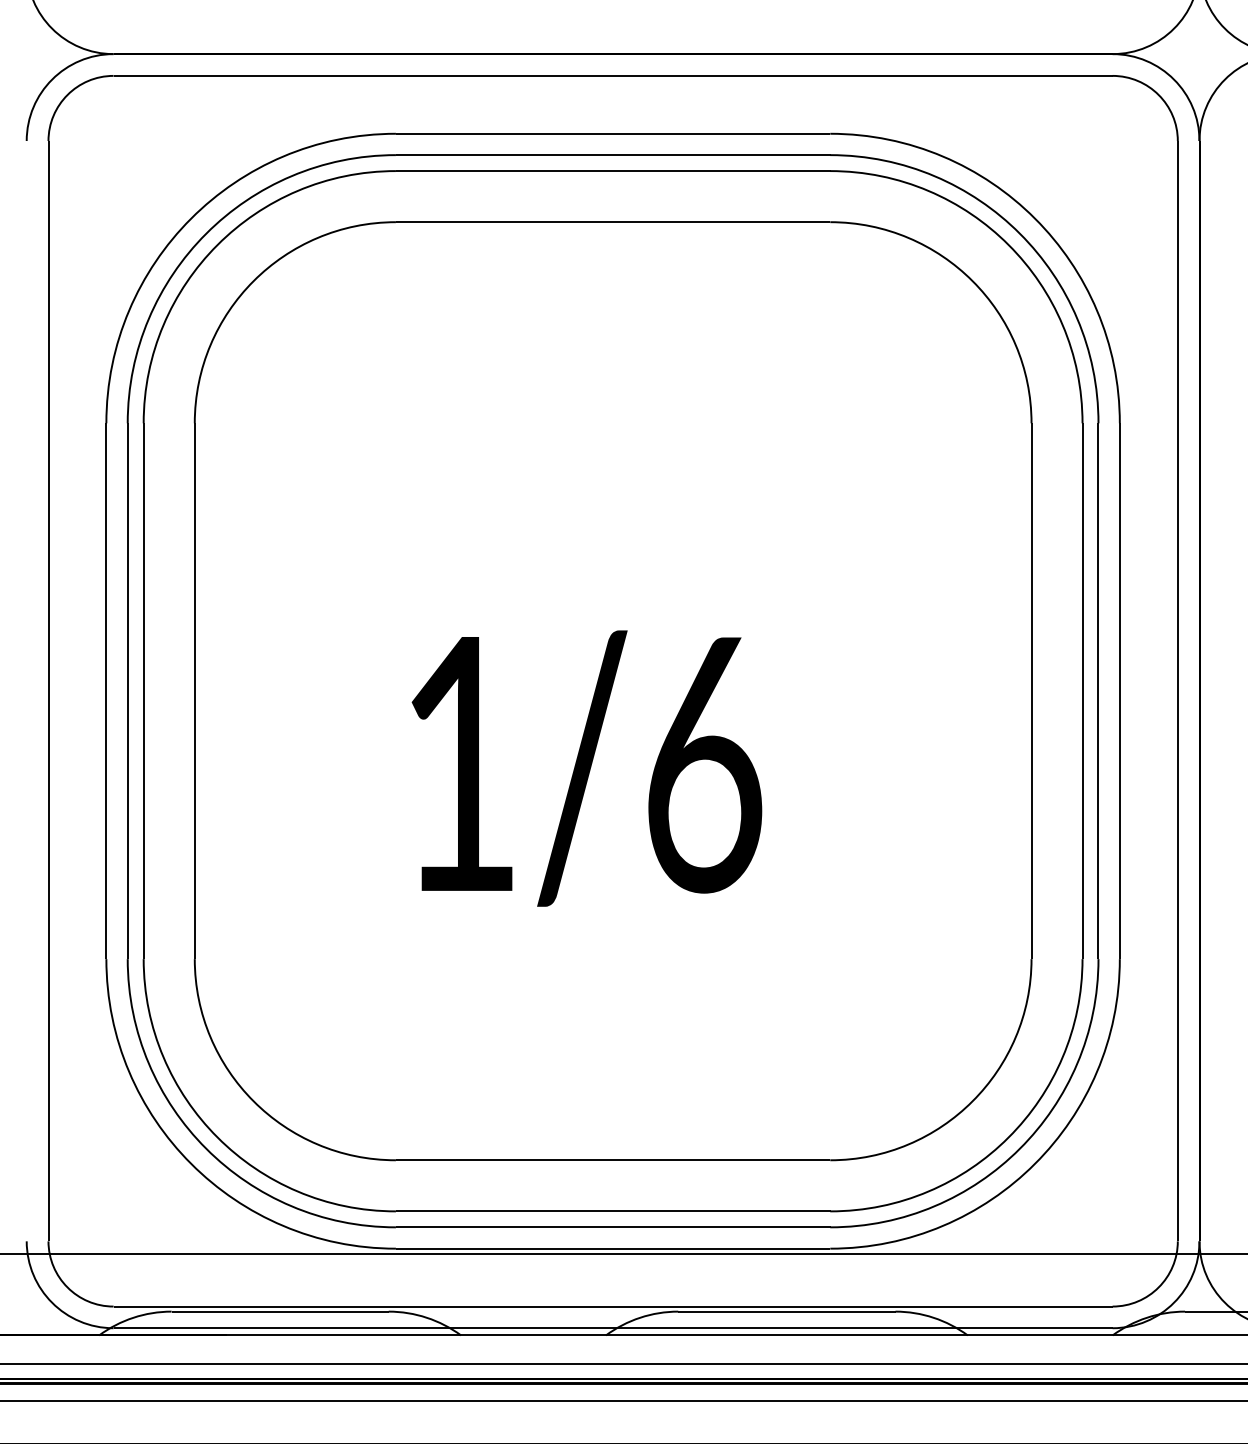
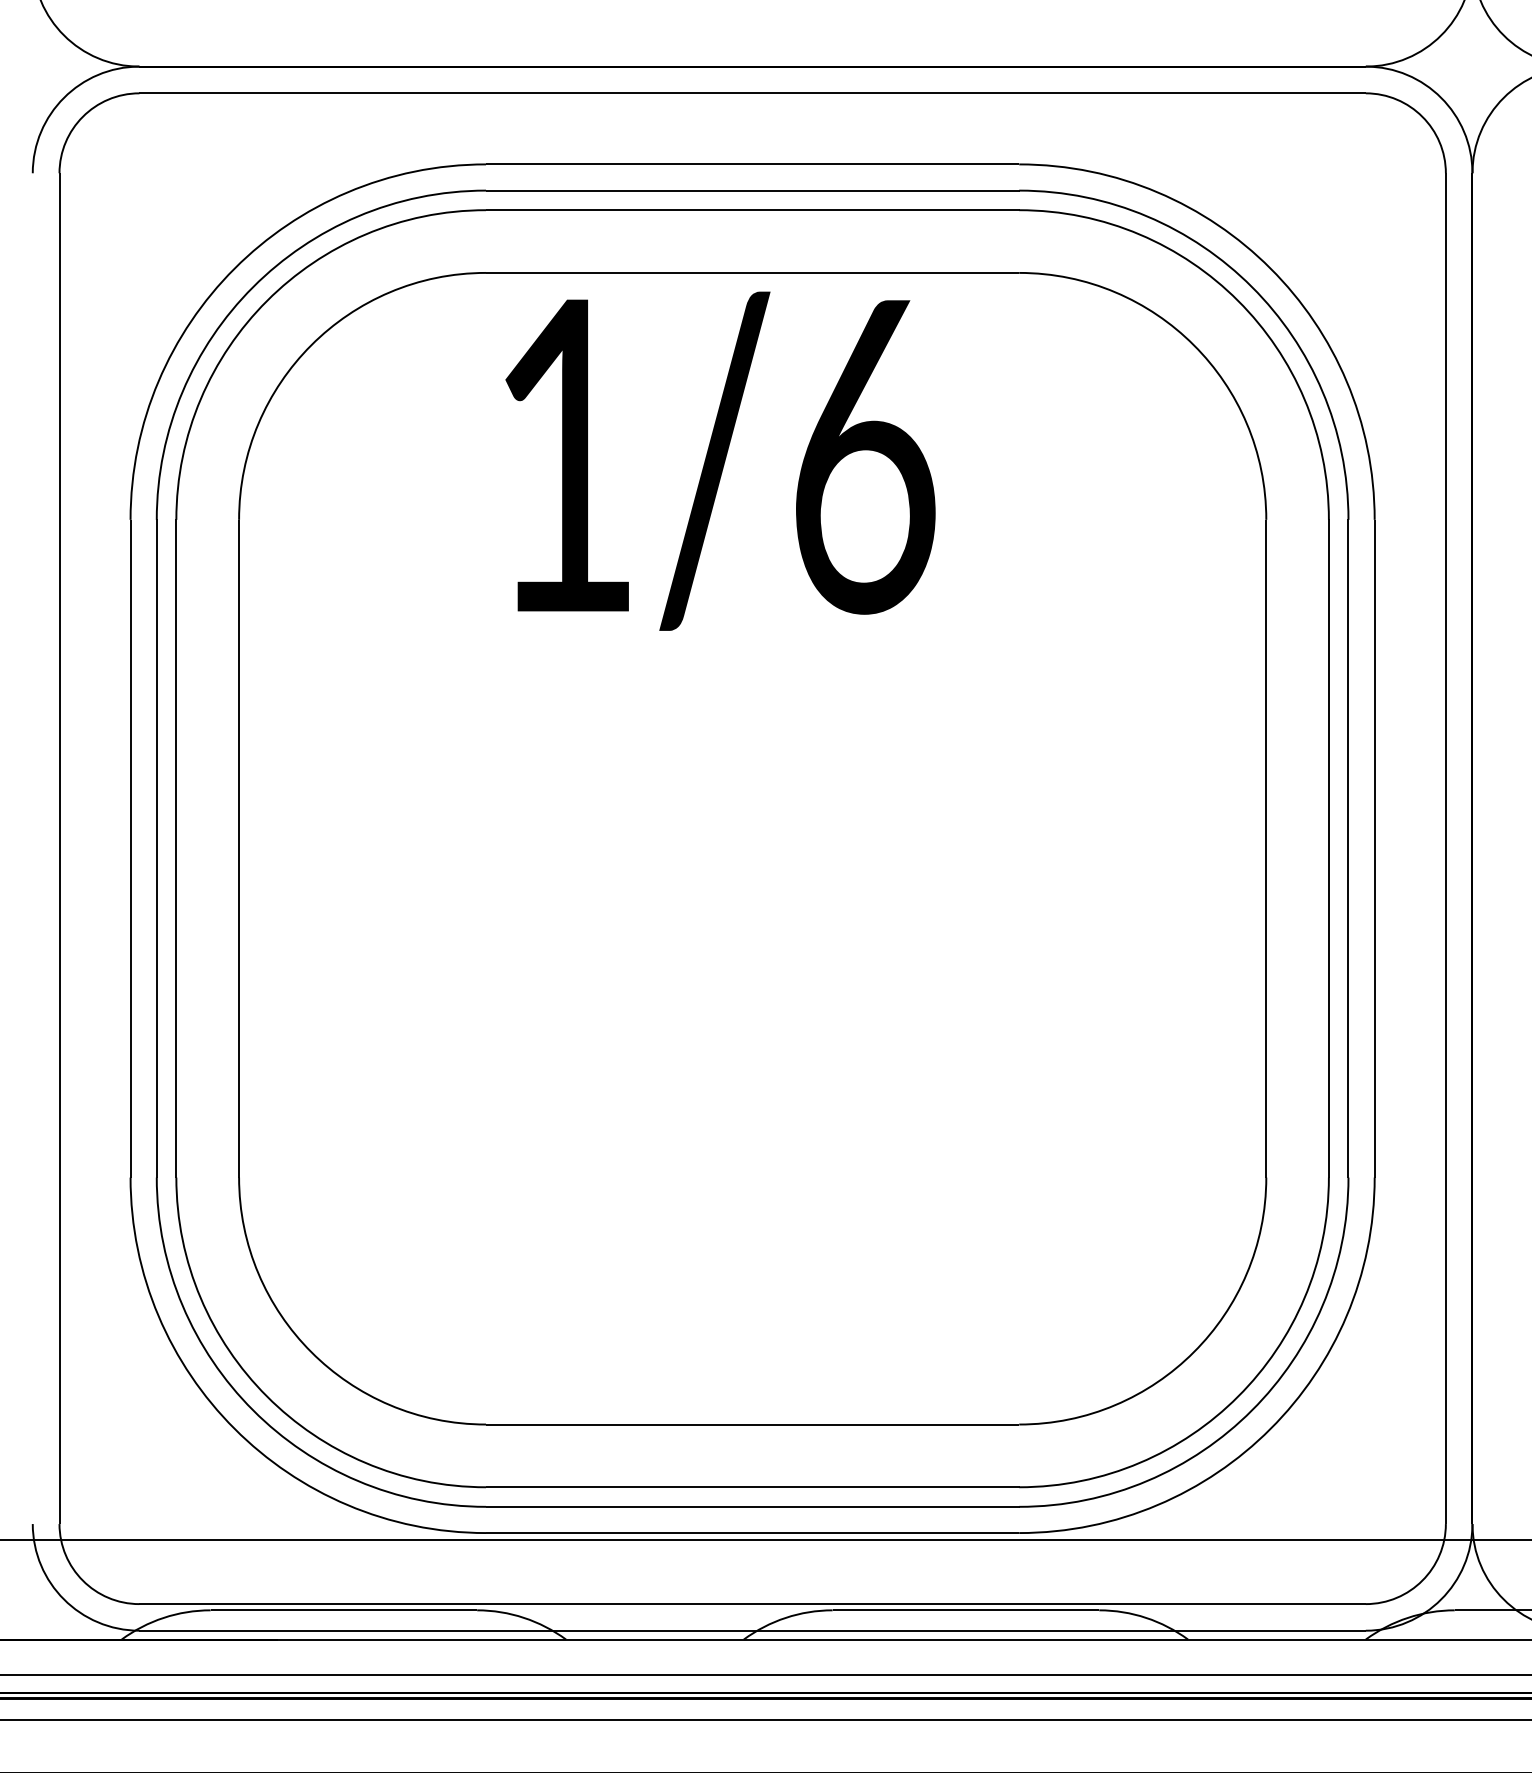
text: (586, 768) -> (719, 461), moved

